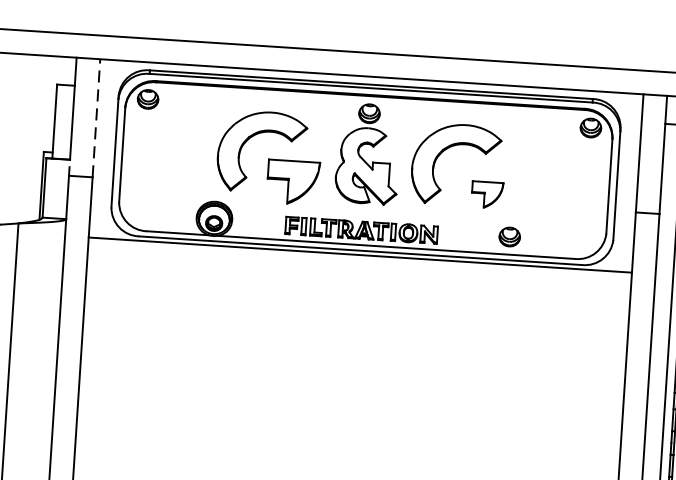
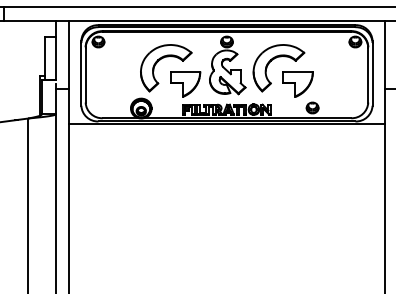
line: (96, 117) -> (69, 54), dashed -> solid
part: (486, 194) -> (297, 84), size x1.67

